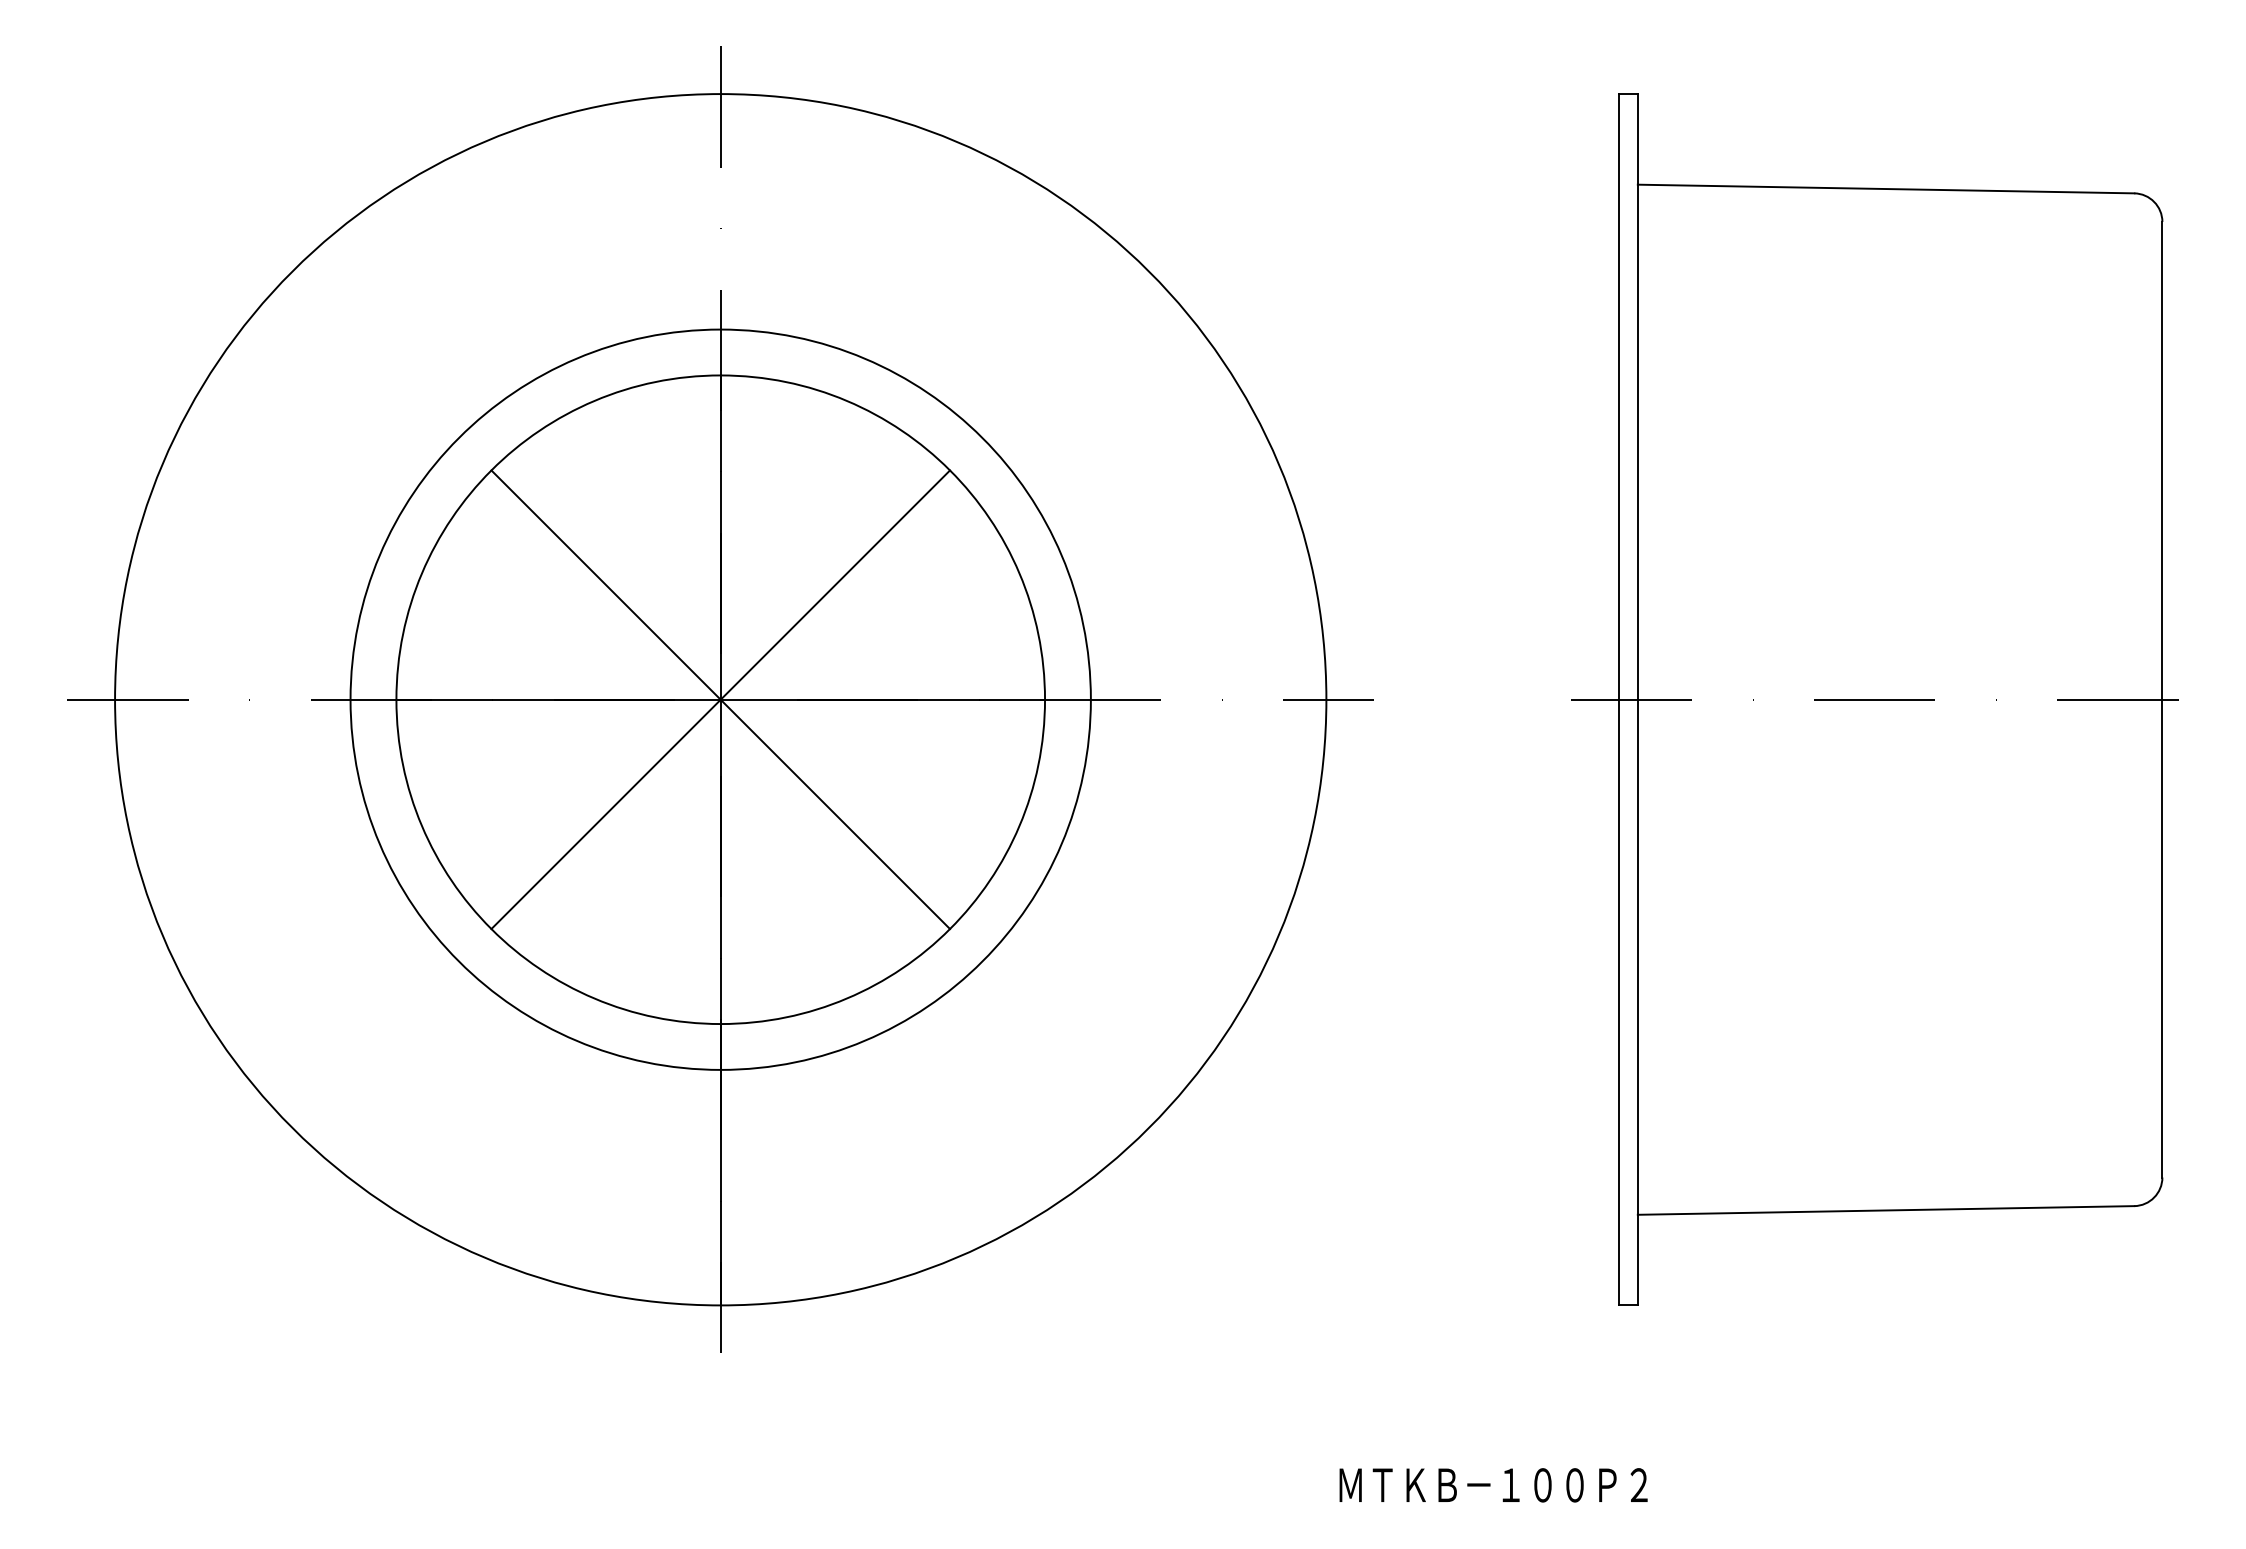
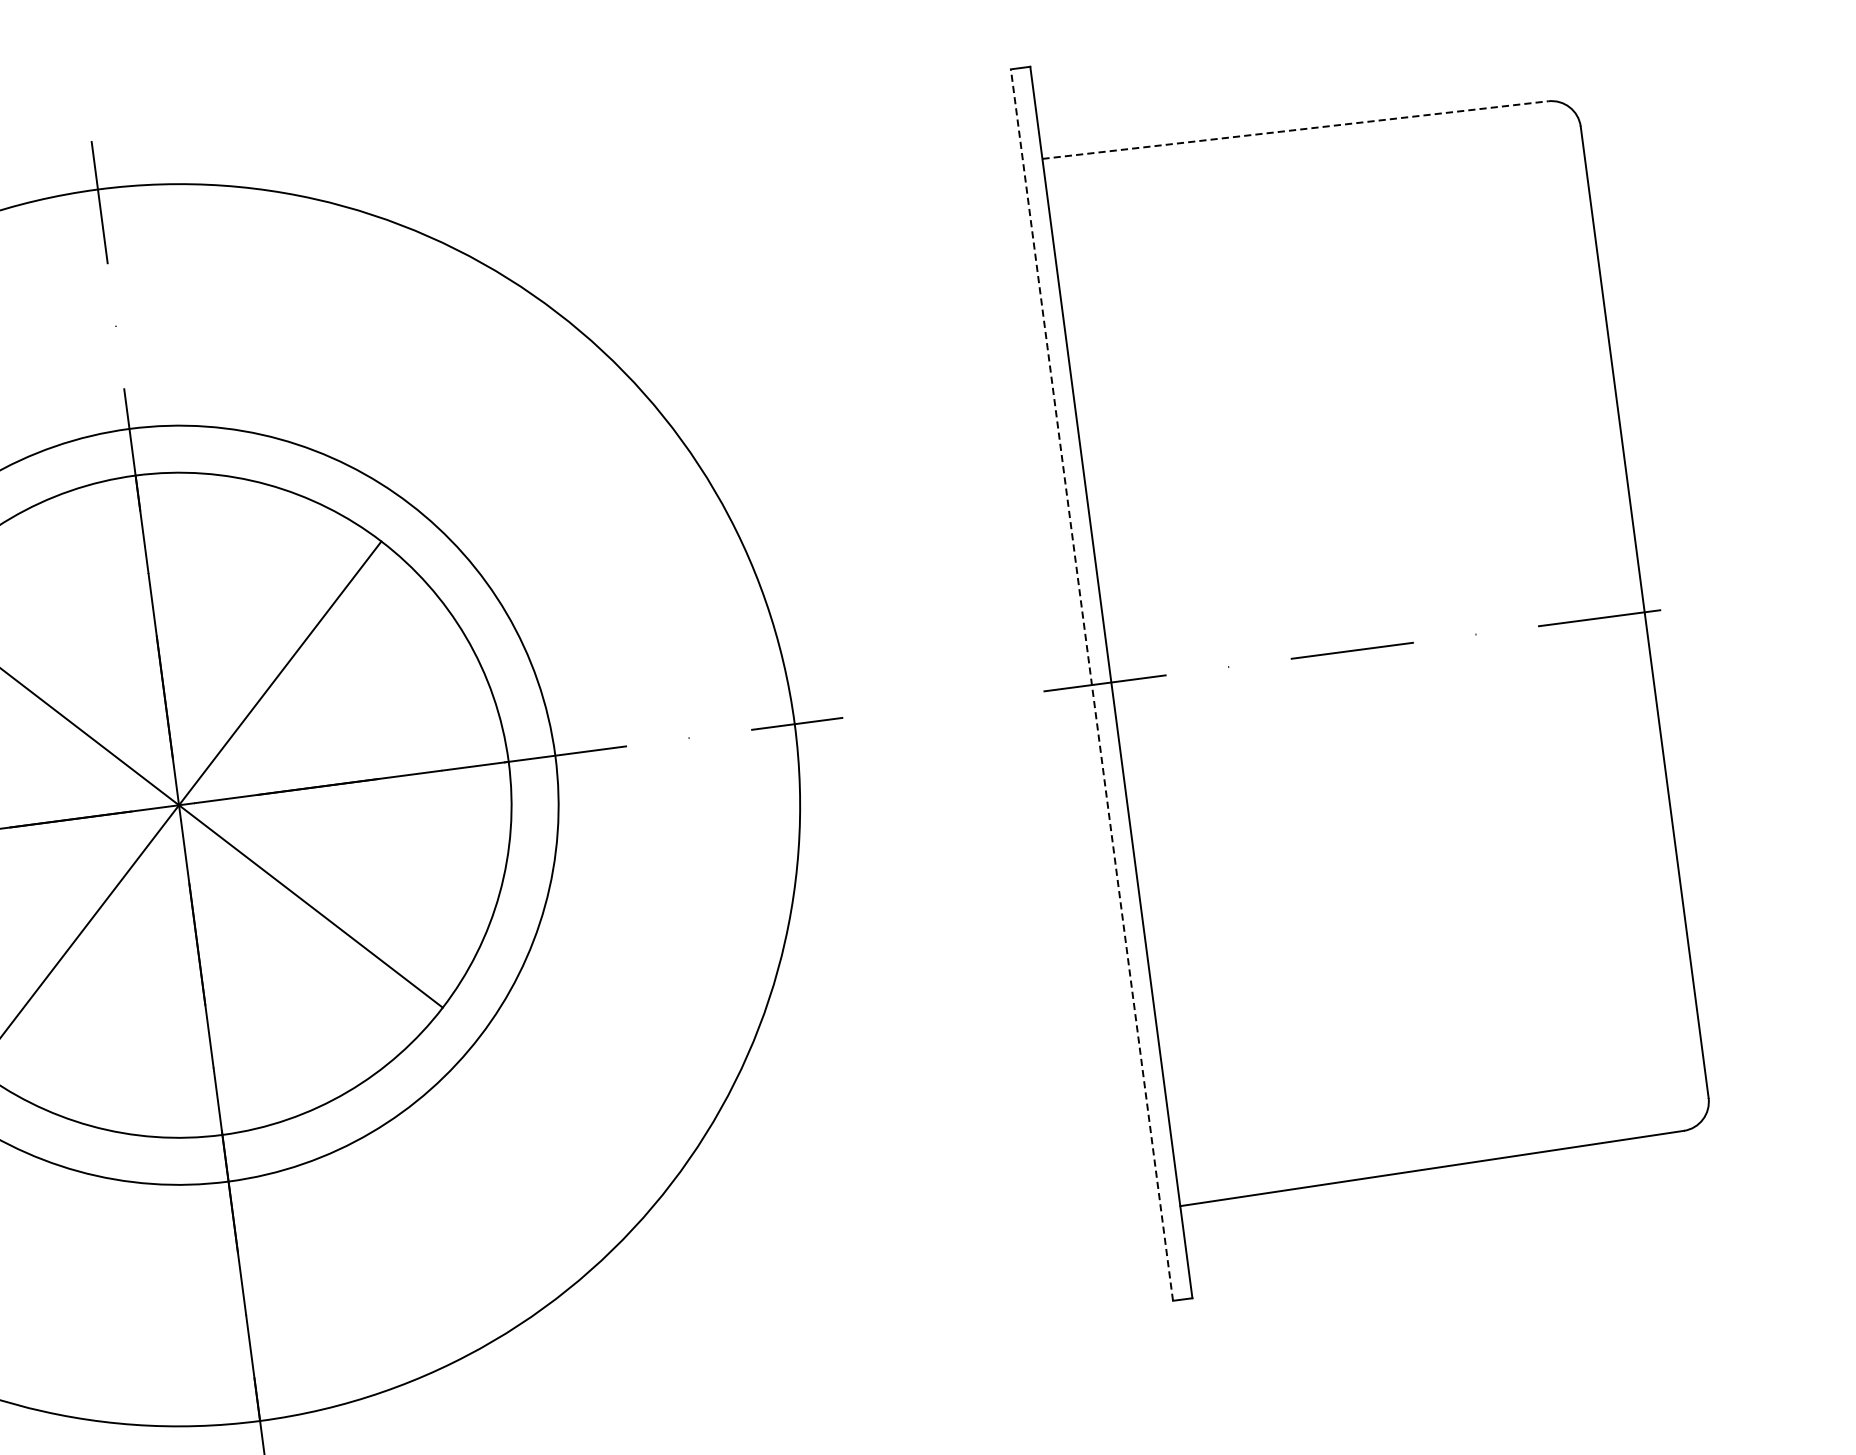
line: (1886, 189) -> (1295, 130), solid -> dashed
line: (1618, 699) -> (1091, 684), solid -> dashed

